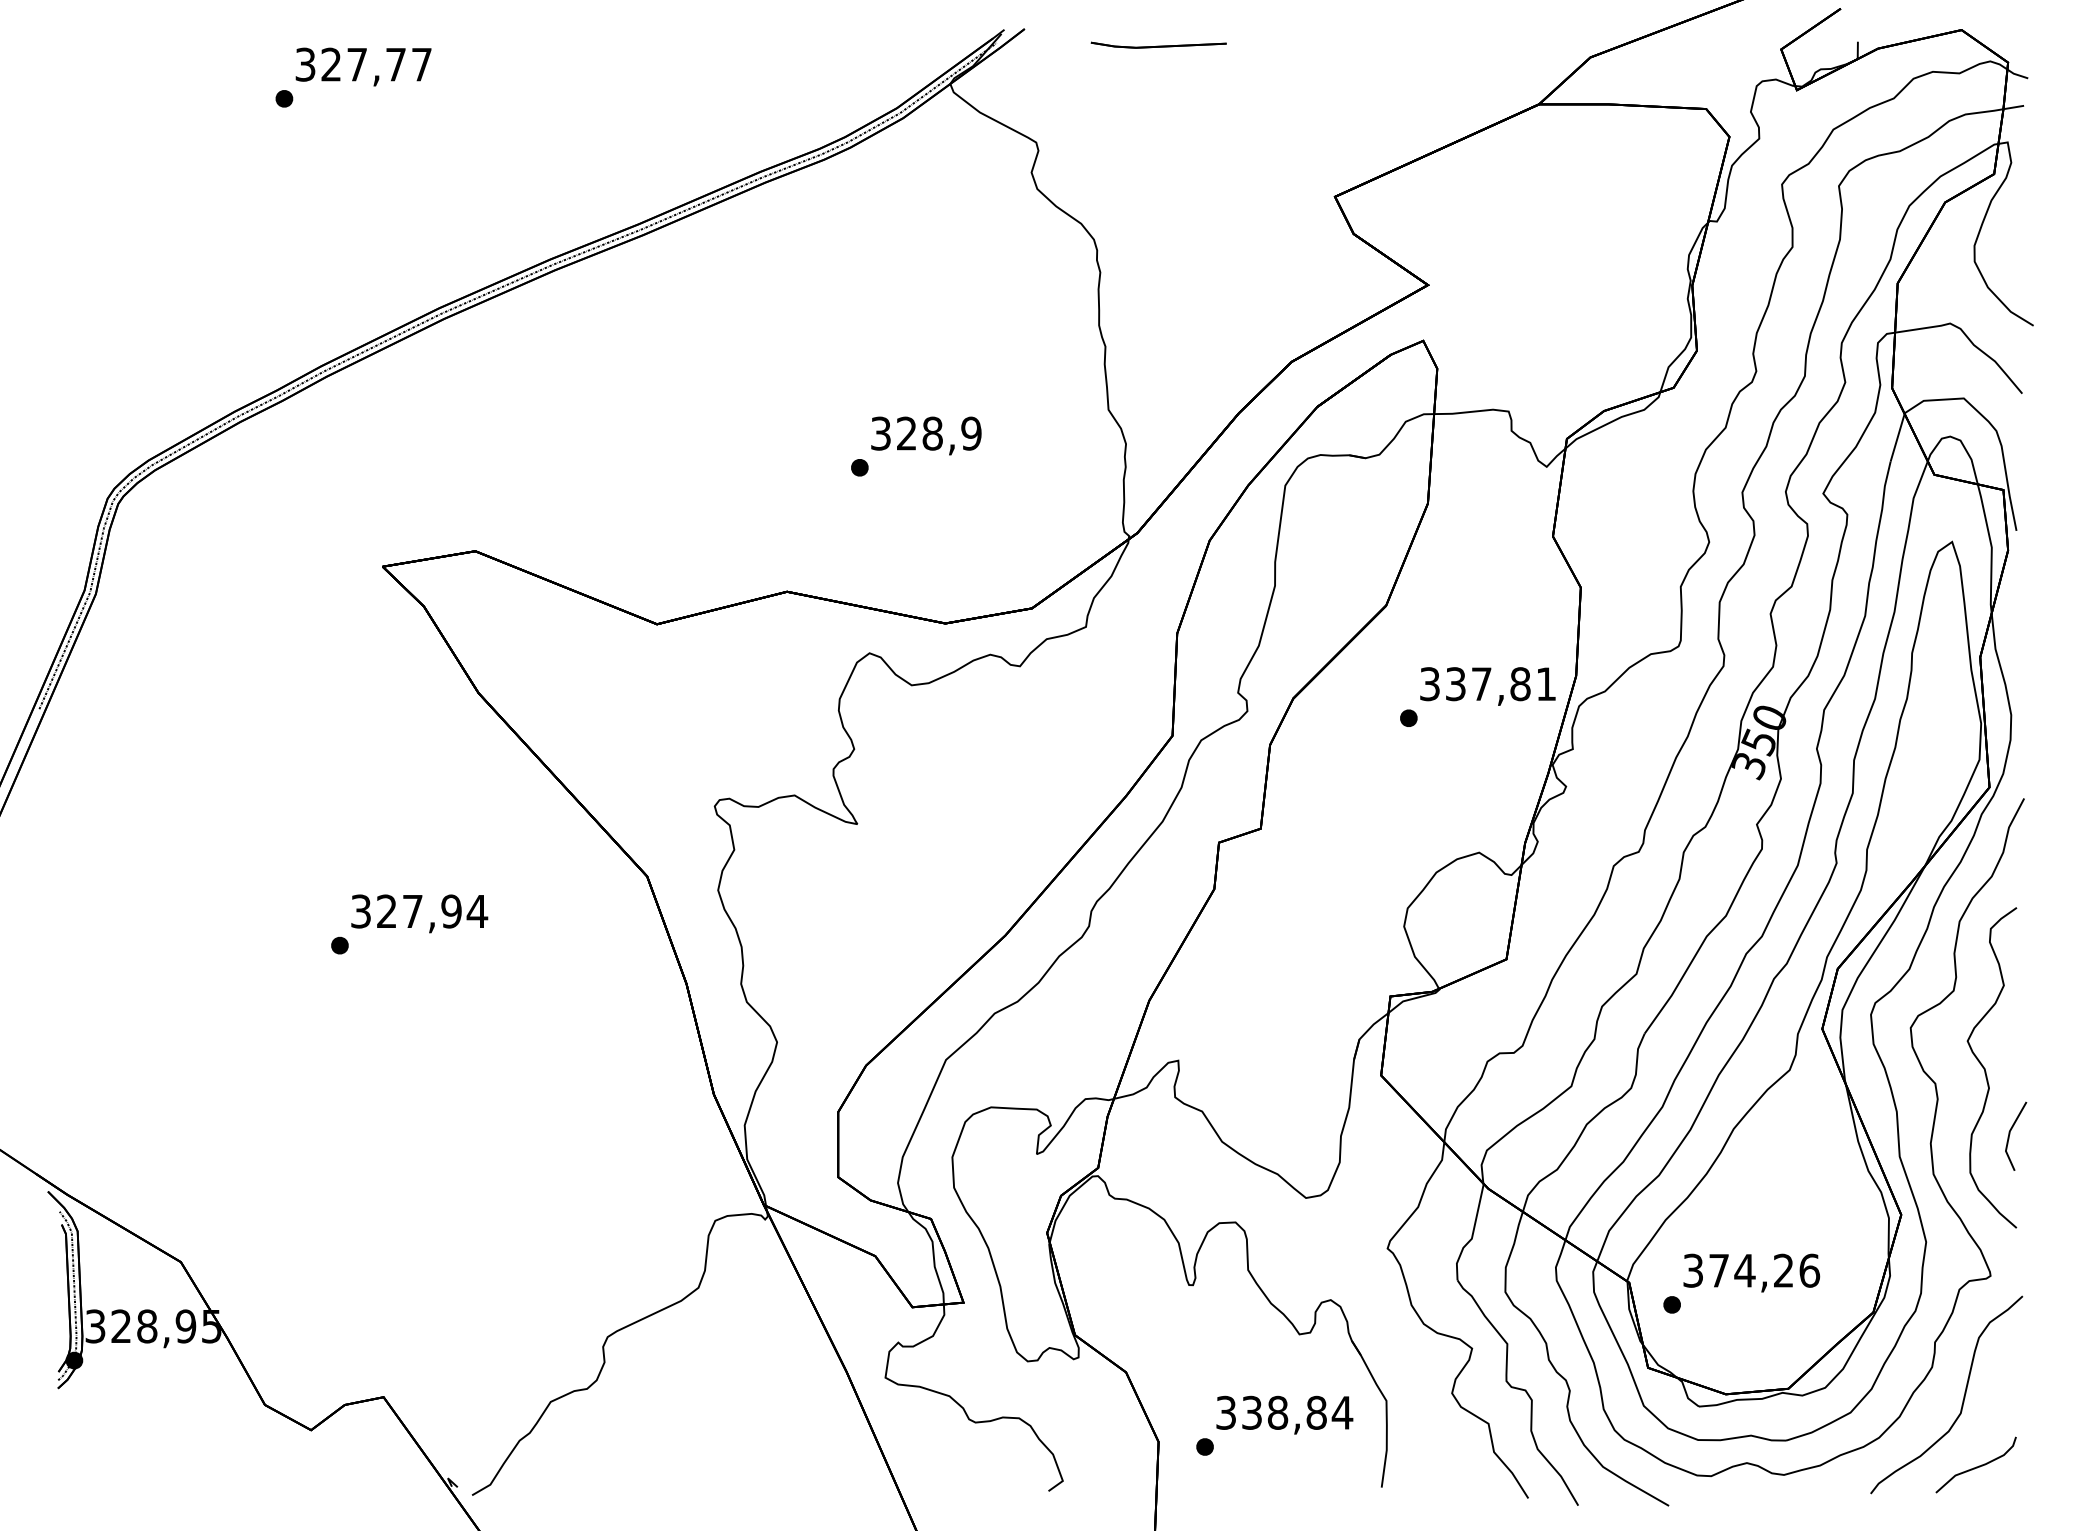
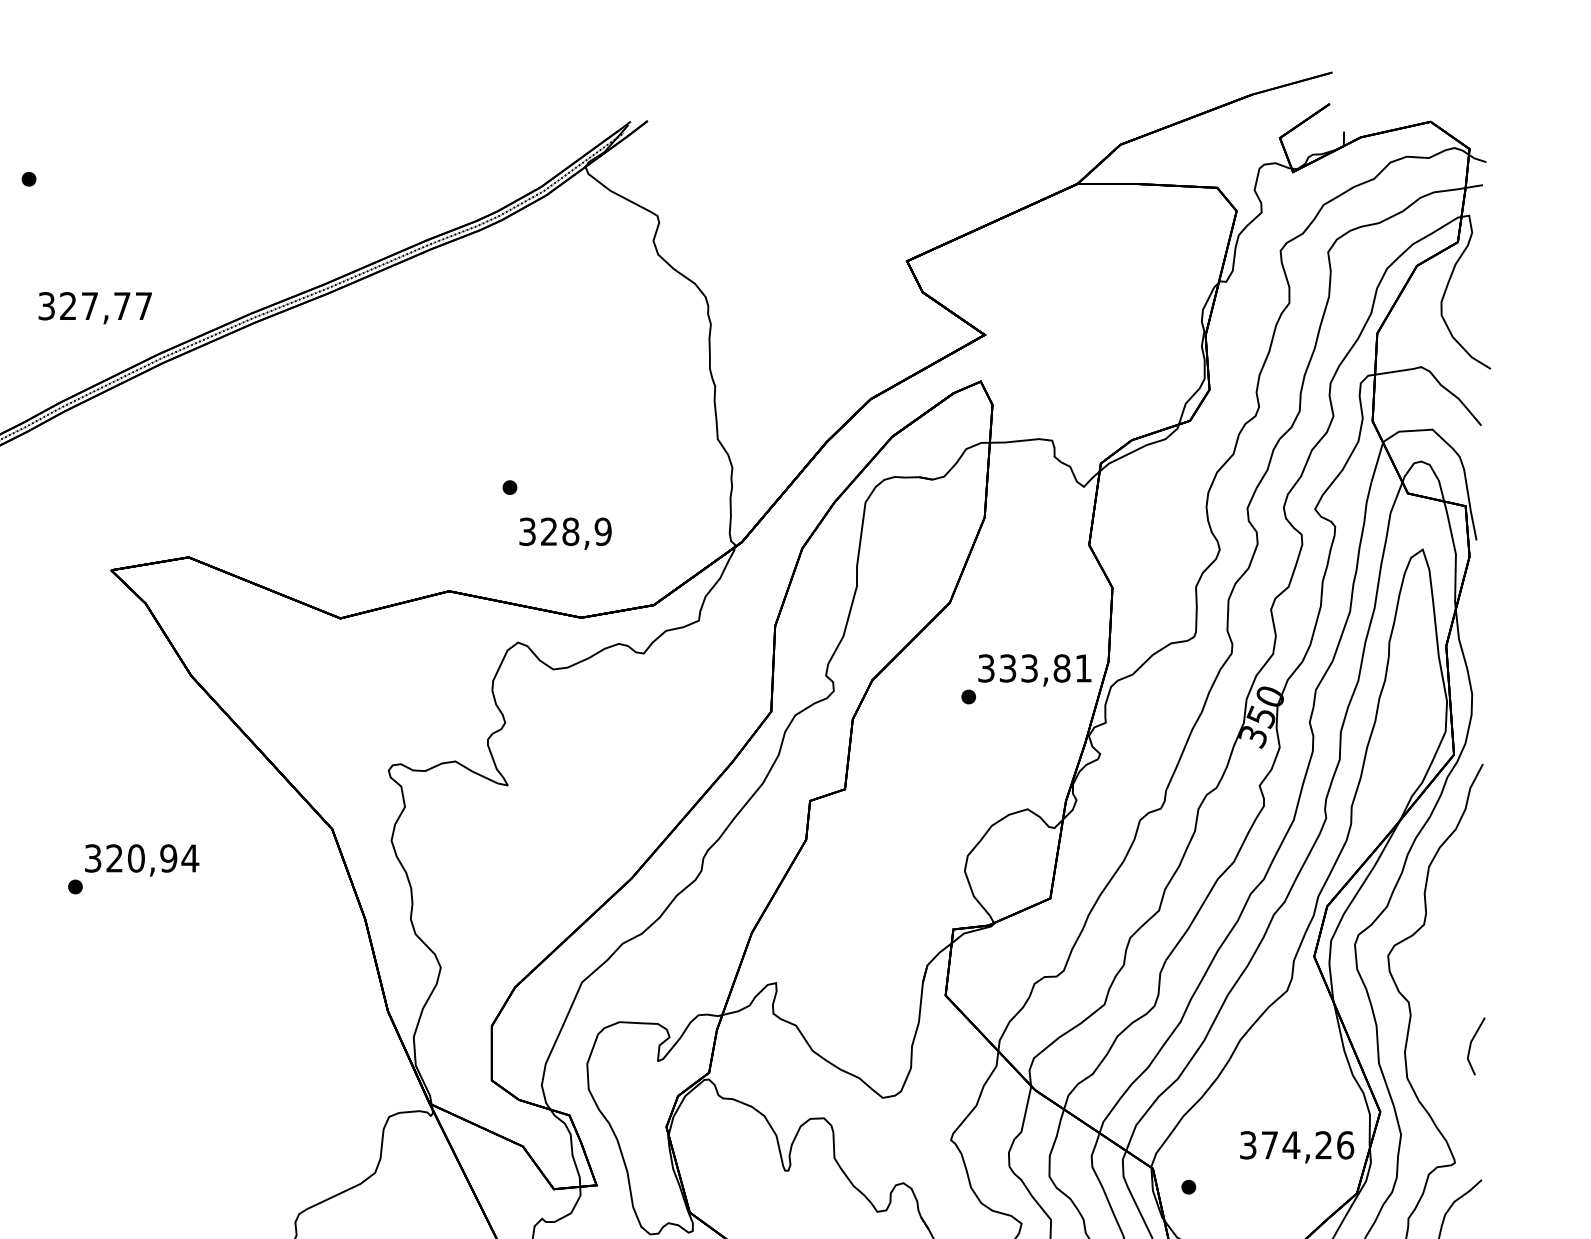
part: (1158, 44) -> (759, 133), removed
text: (363, 66) -> (95, 307), moved
text: (926, 435) -> (565, 533), moved
text: (1481, 684) -> (1029, 668), 337,81 -> 333,81
text: (412, 911) -> (136, 858), 327,94 -> 320,94
curve: (1985, 1068) -> (1450, 989), removed
text: (1751, 1272) -> (1296, 1146), moved

